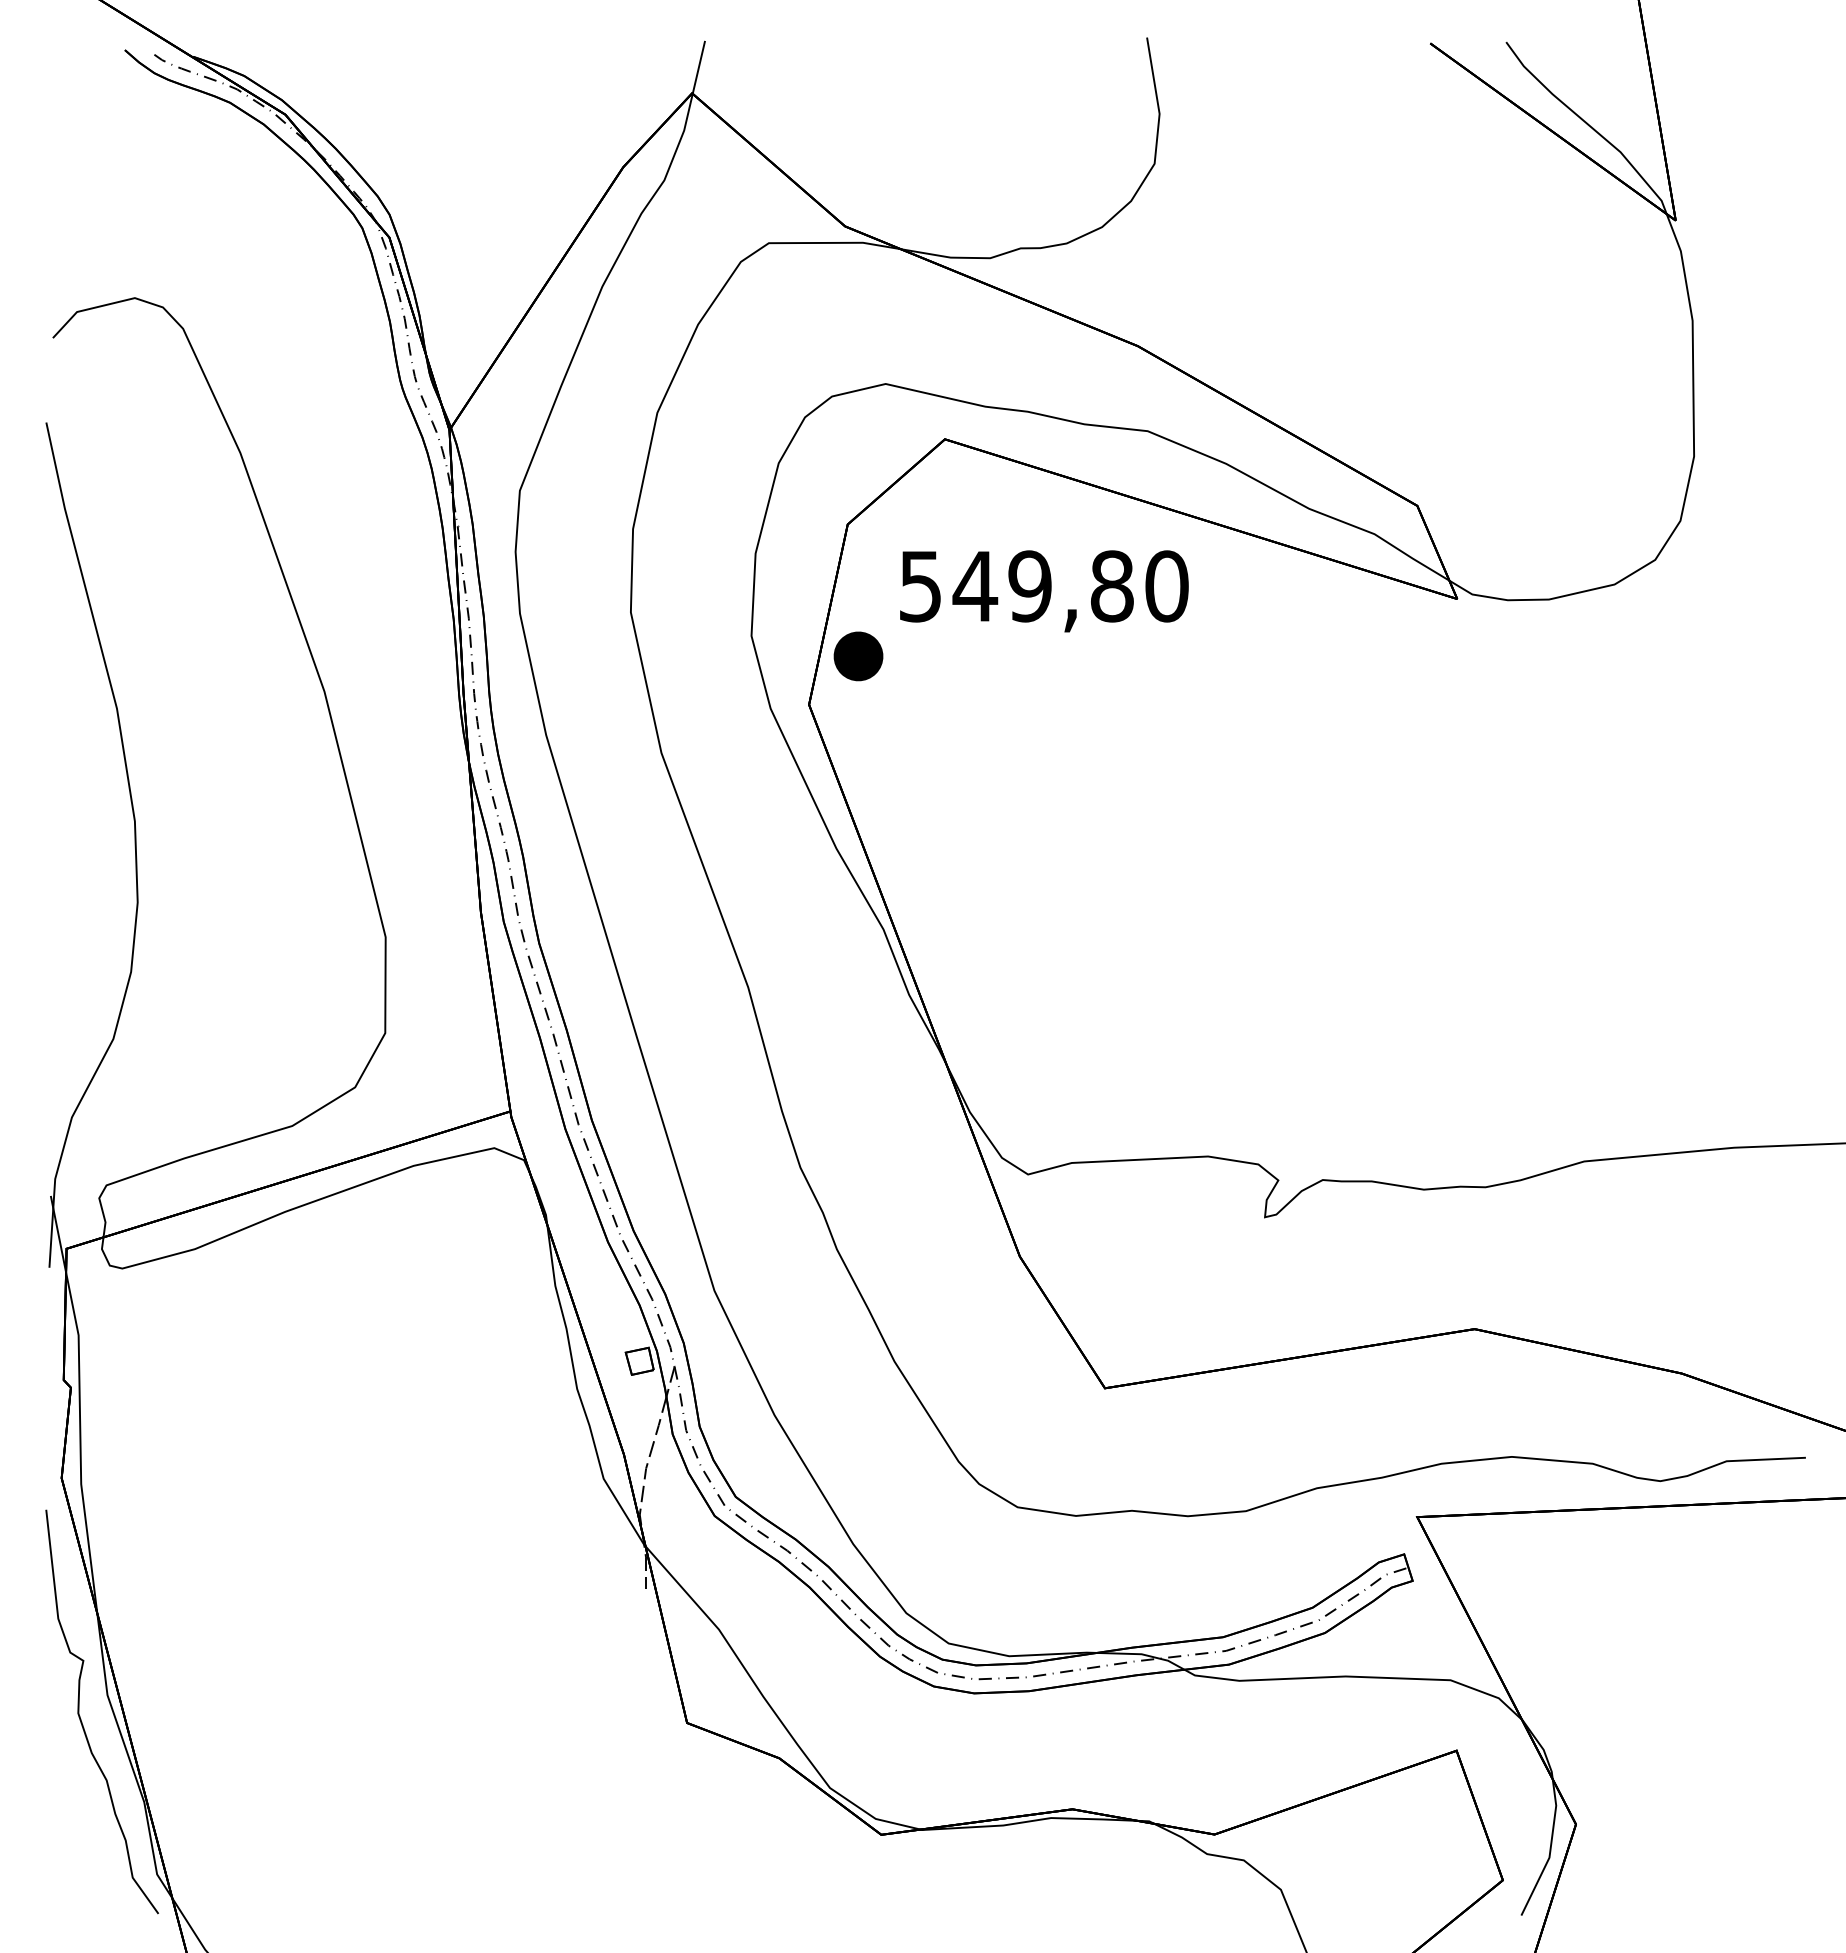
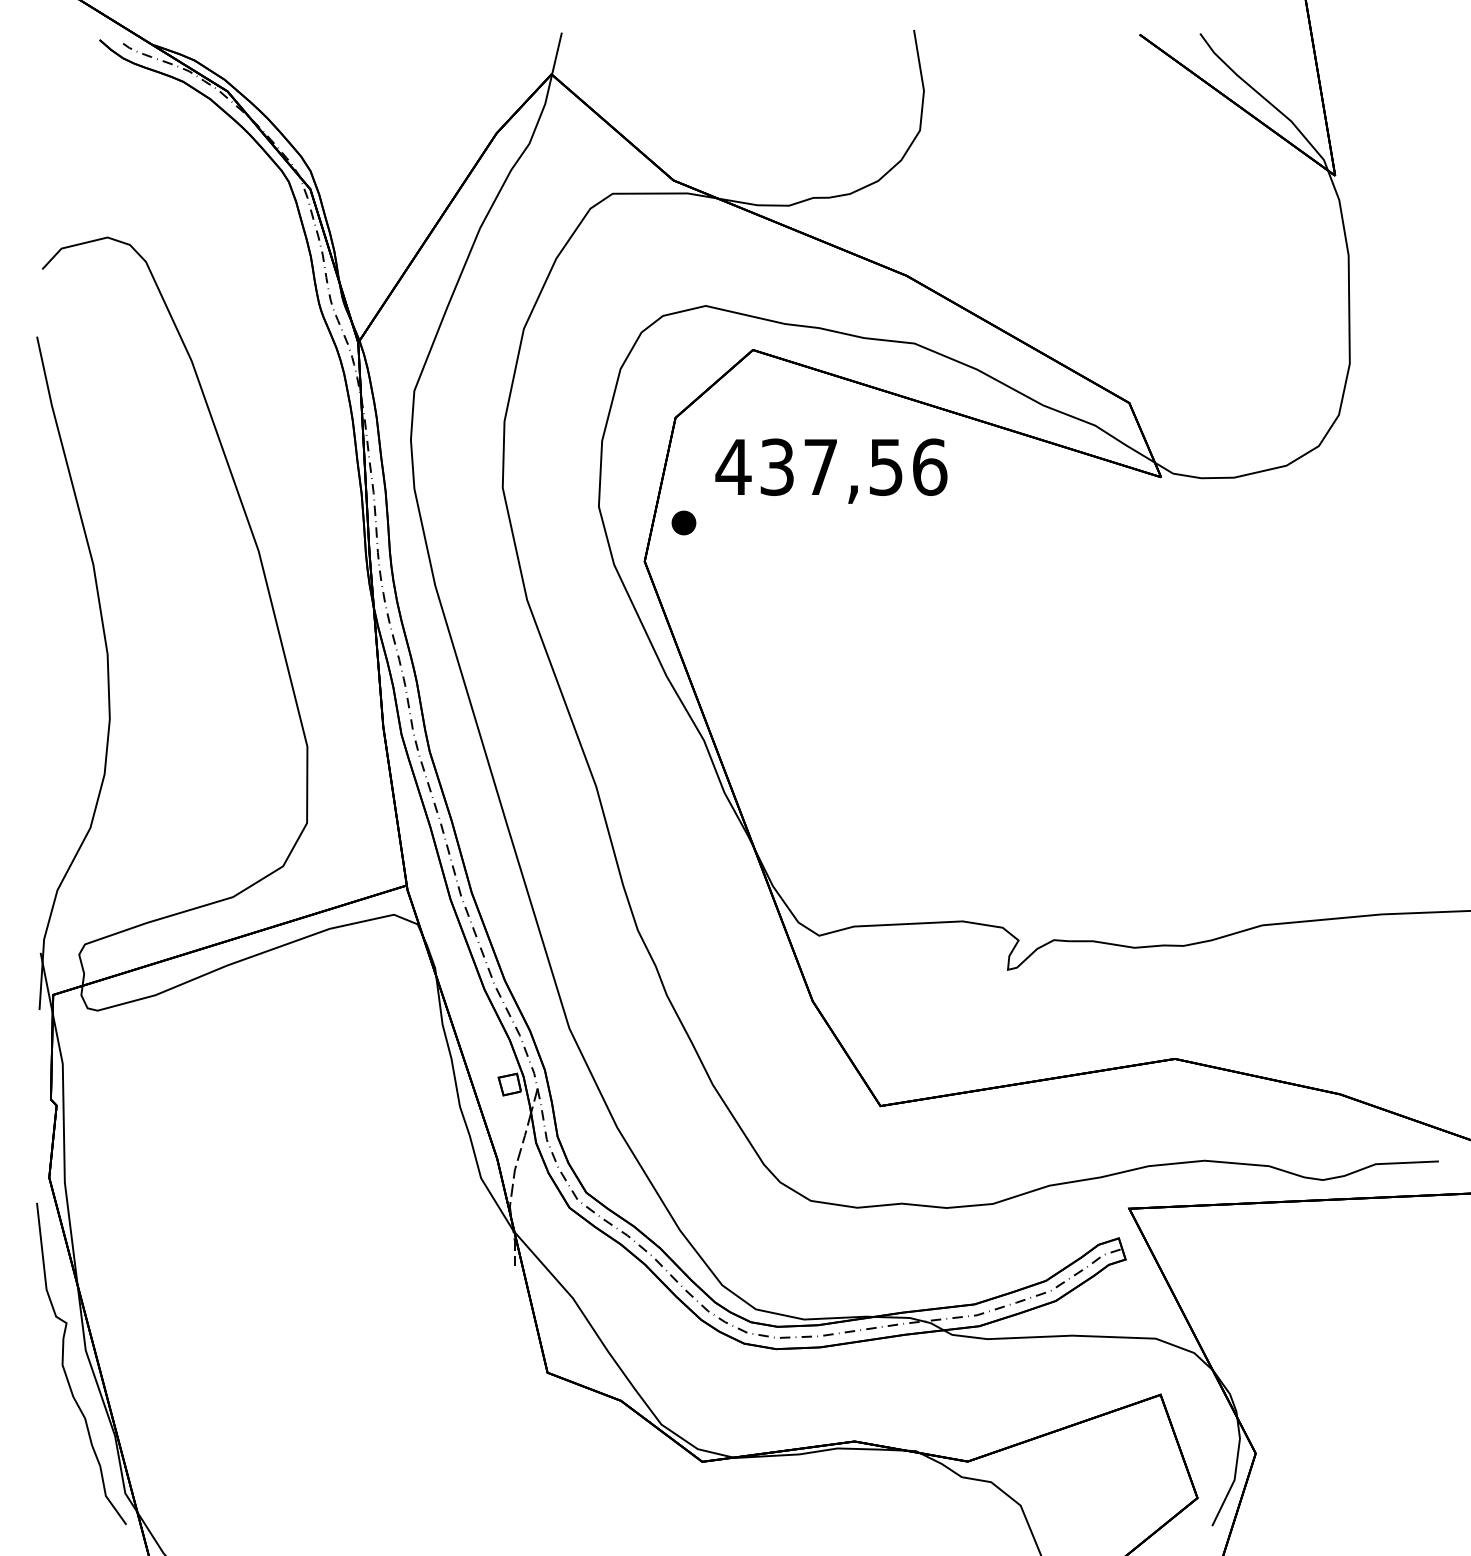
text: (1043, 586) -> (831, 467), 549,80 -> 437,56
part: (857, 656) -> (683, 523), size x0.62

